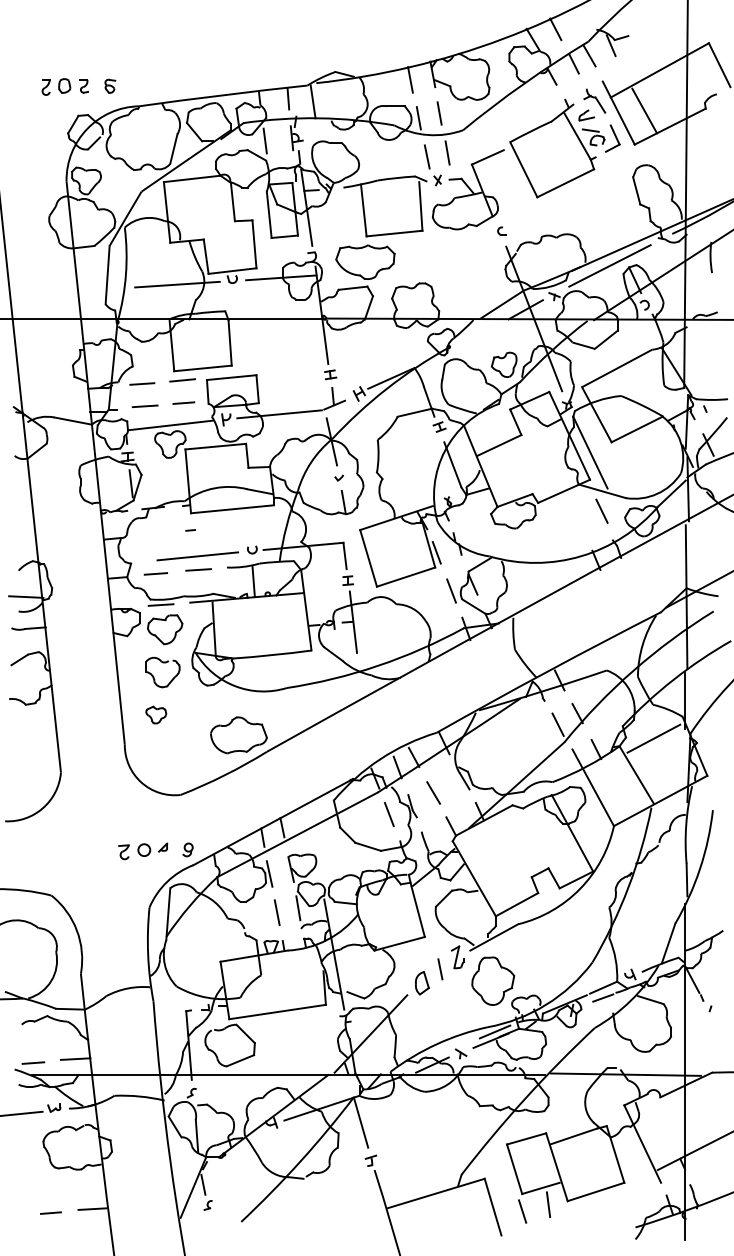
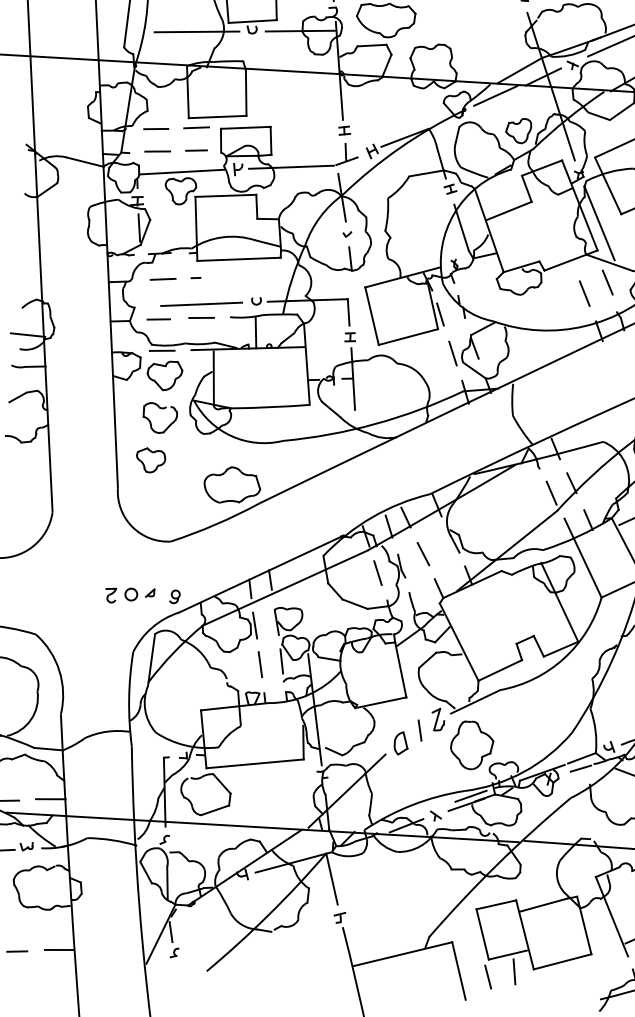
line: (479, 331) -> (495, 96), added
line: (579, 523) -> (584, 293), added
line: (157, 533) -> (162, 279), added
part: (156, 714) -> (151, 459), size x1.43

